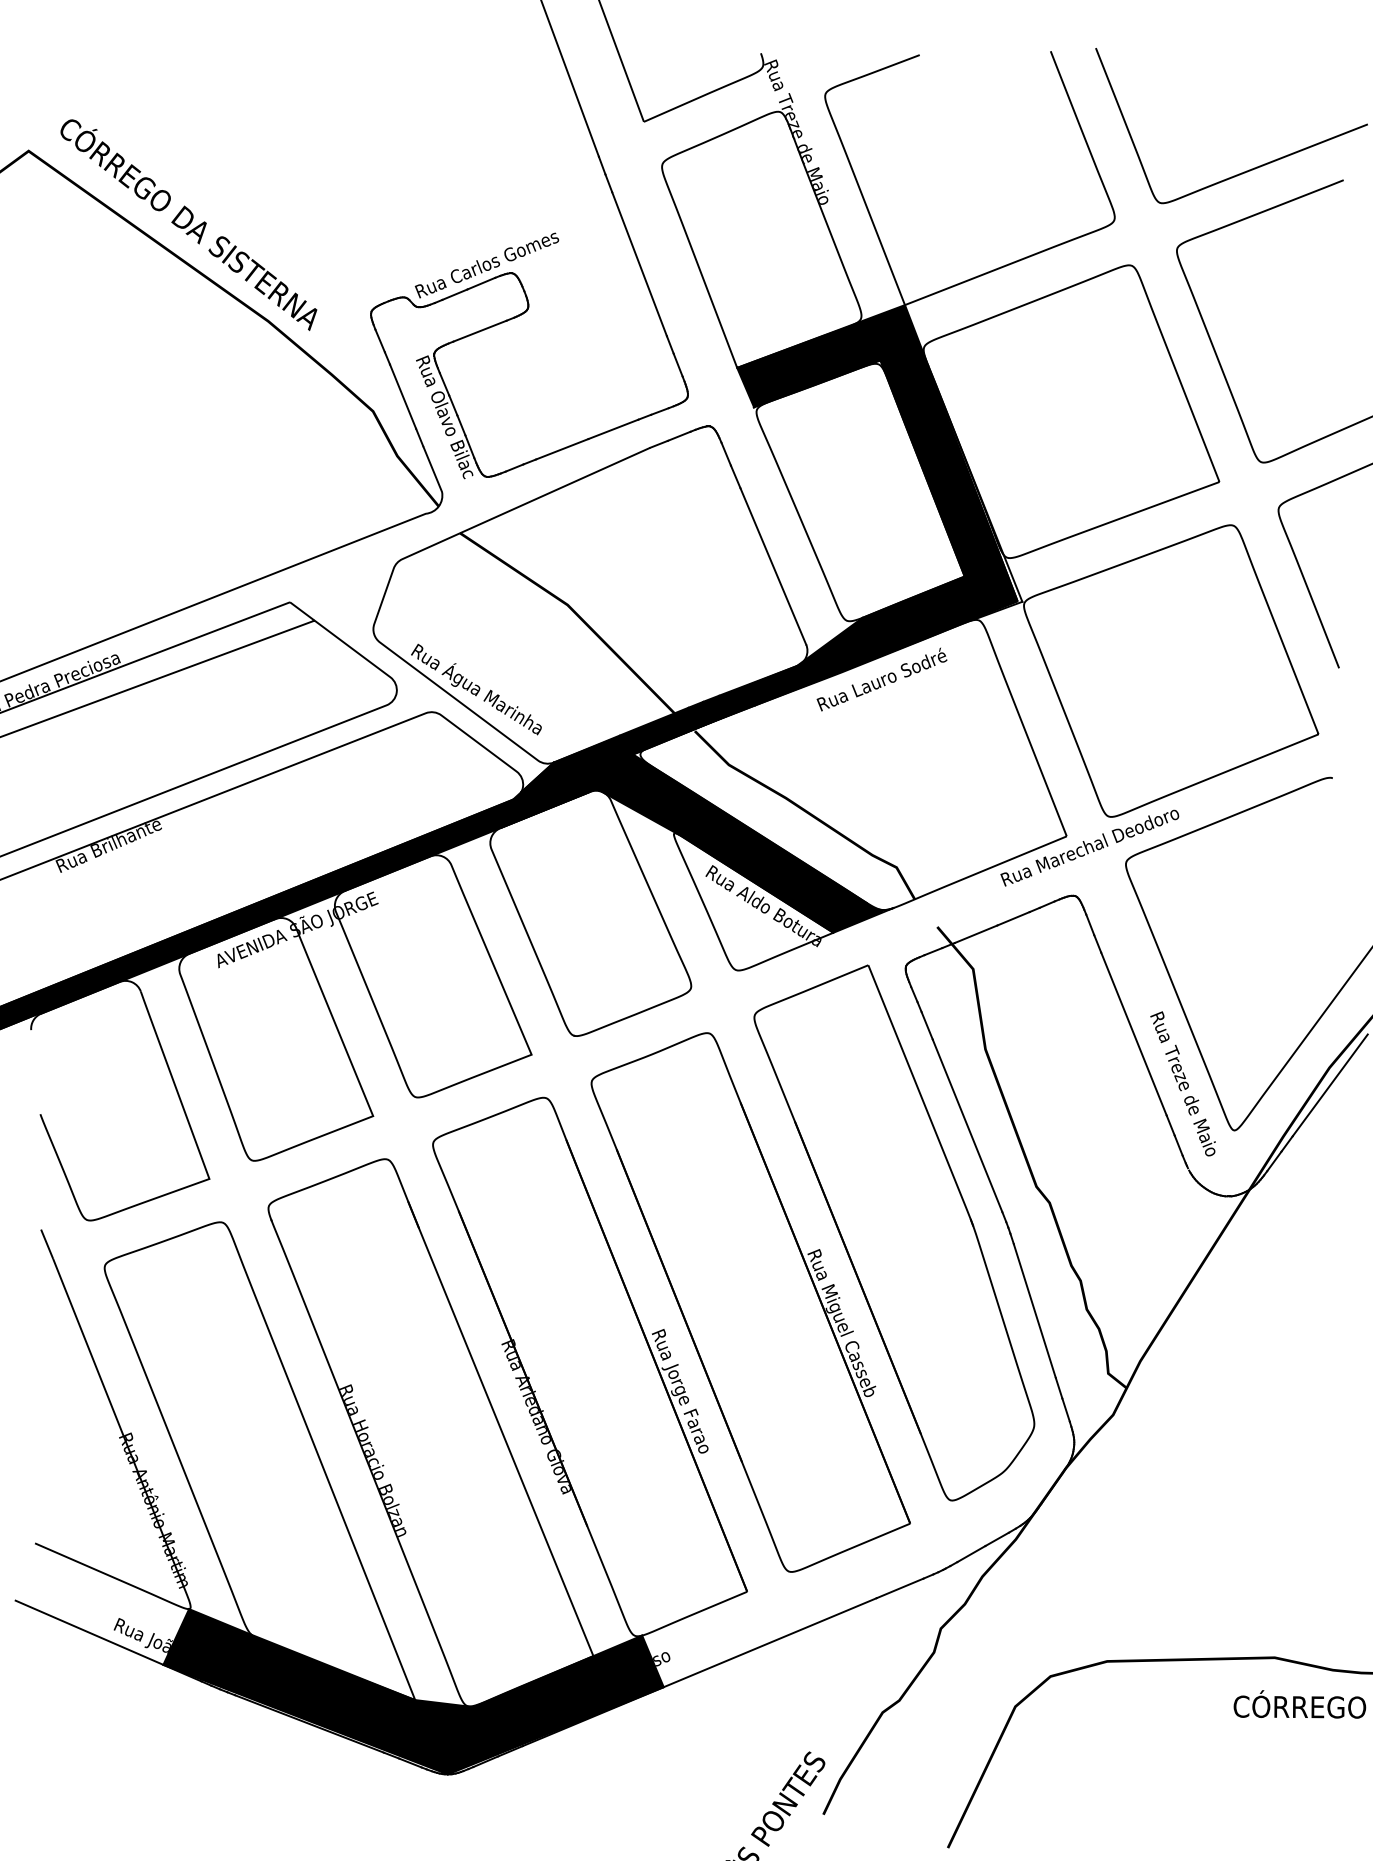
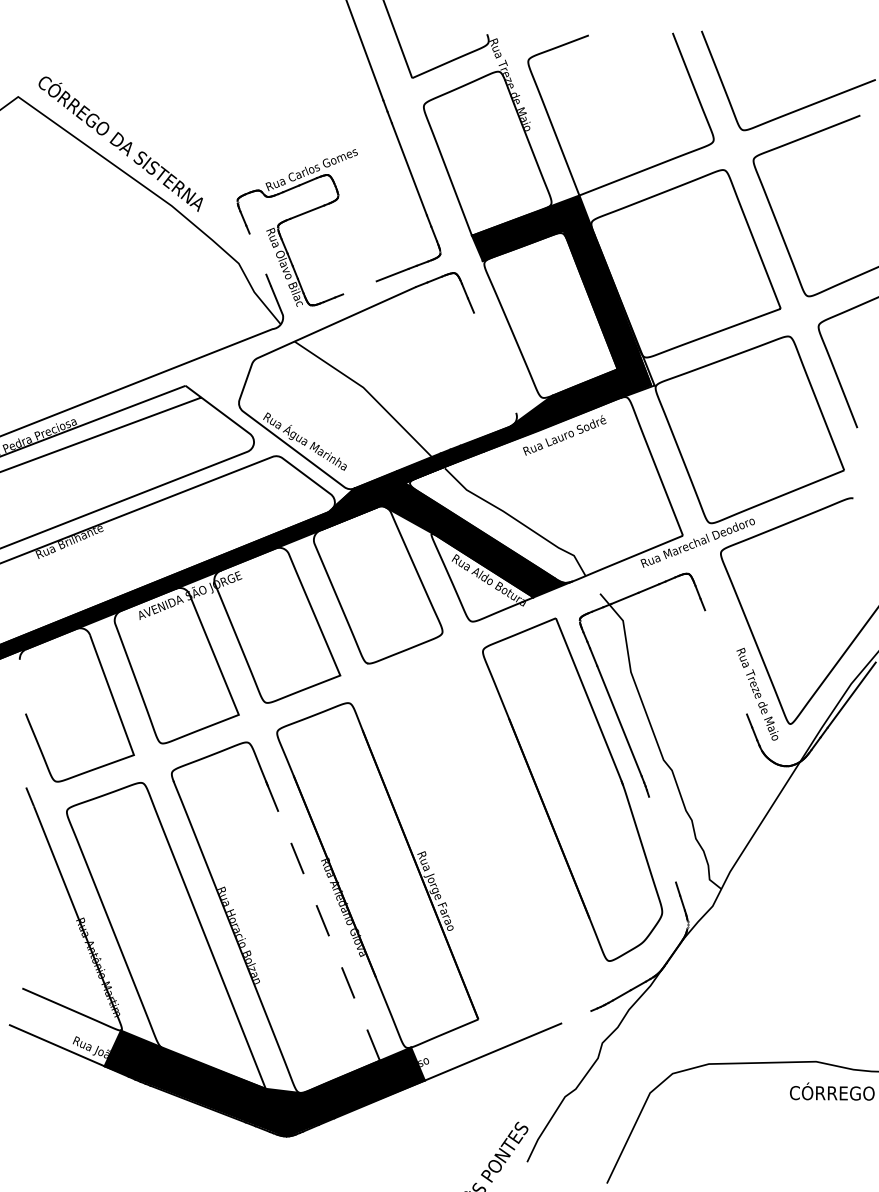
line: (402, 395) -> (257, 253), removed
line: (561, 448) -> (359, 287), removed
line: (773, 565) -> (495, 362), removed
line: (1134, 1034) -> (726, 662), removed
part: (750, 1301) -> (480, 833), removed
line: (1034, 1310) -> (662, 839), removed
line: (499, 1426) -> (319, 913), solid -> dashed
line: (900, 1588) -> (576, 1017), removed

